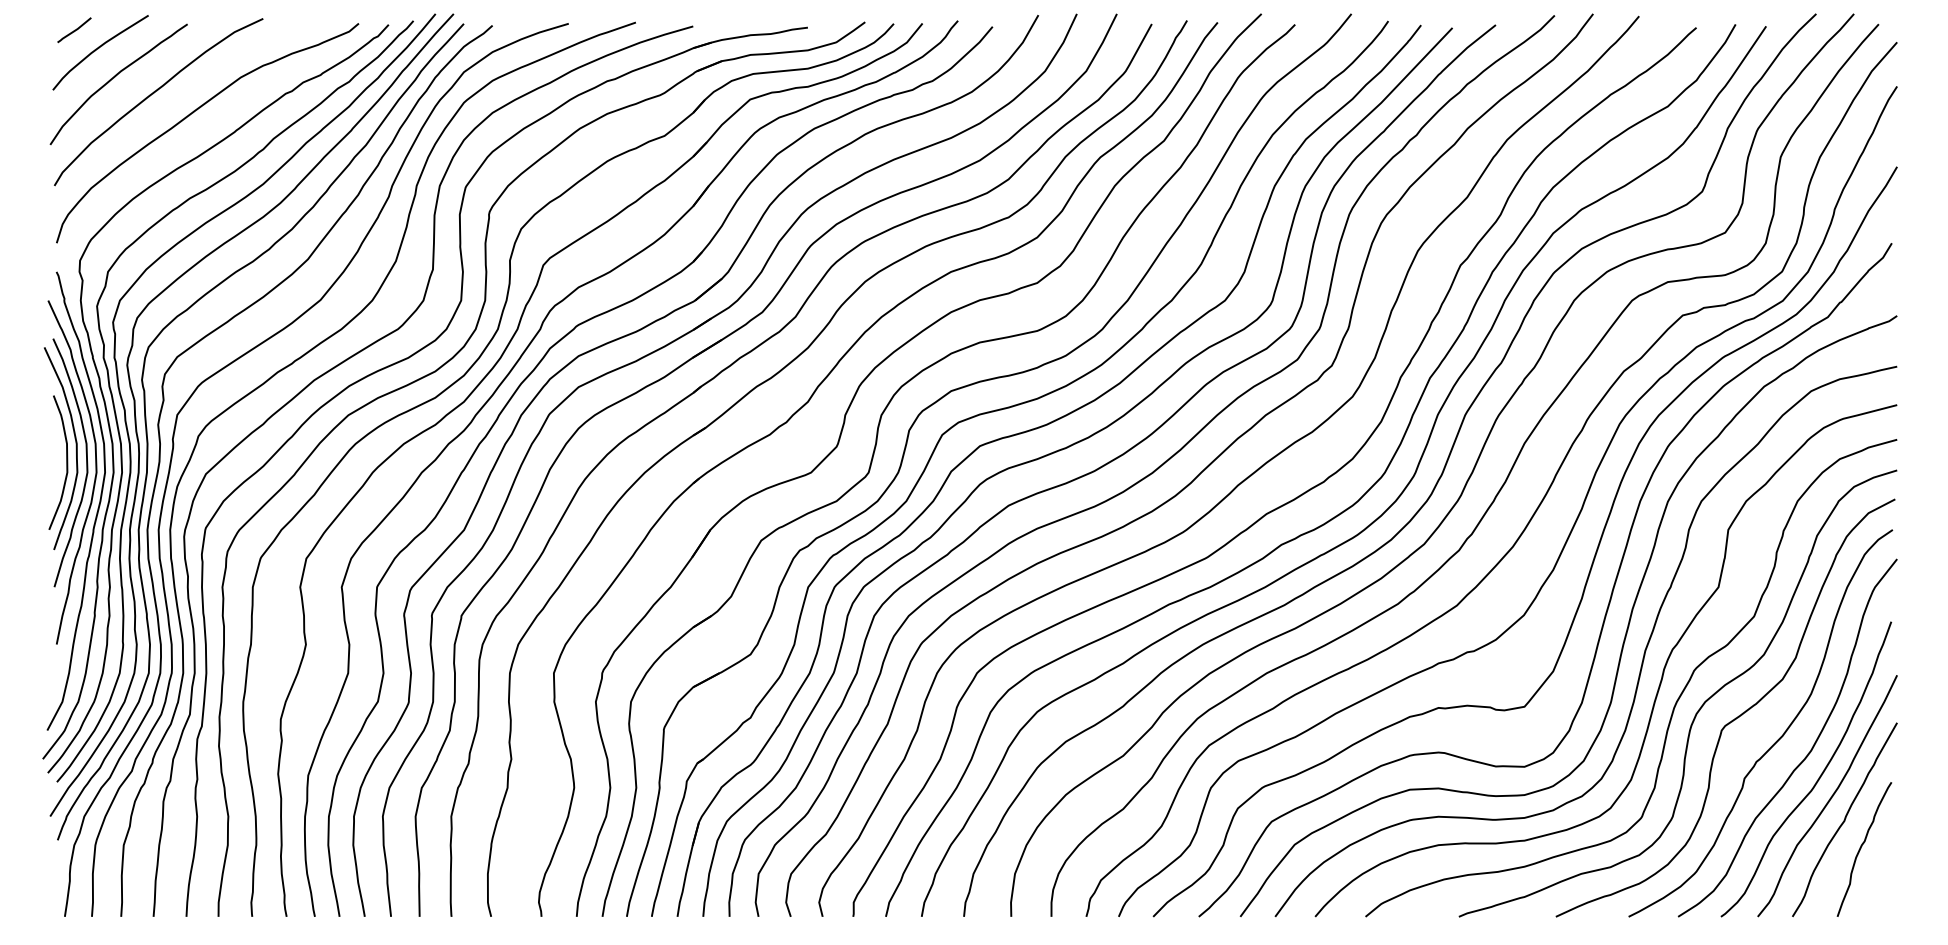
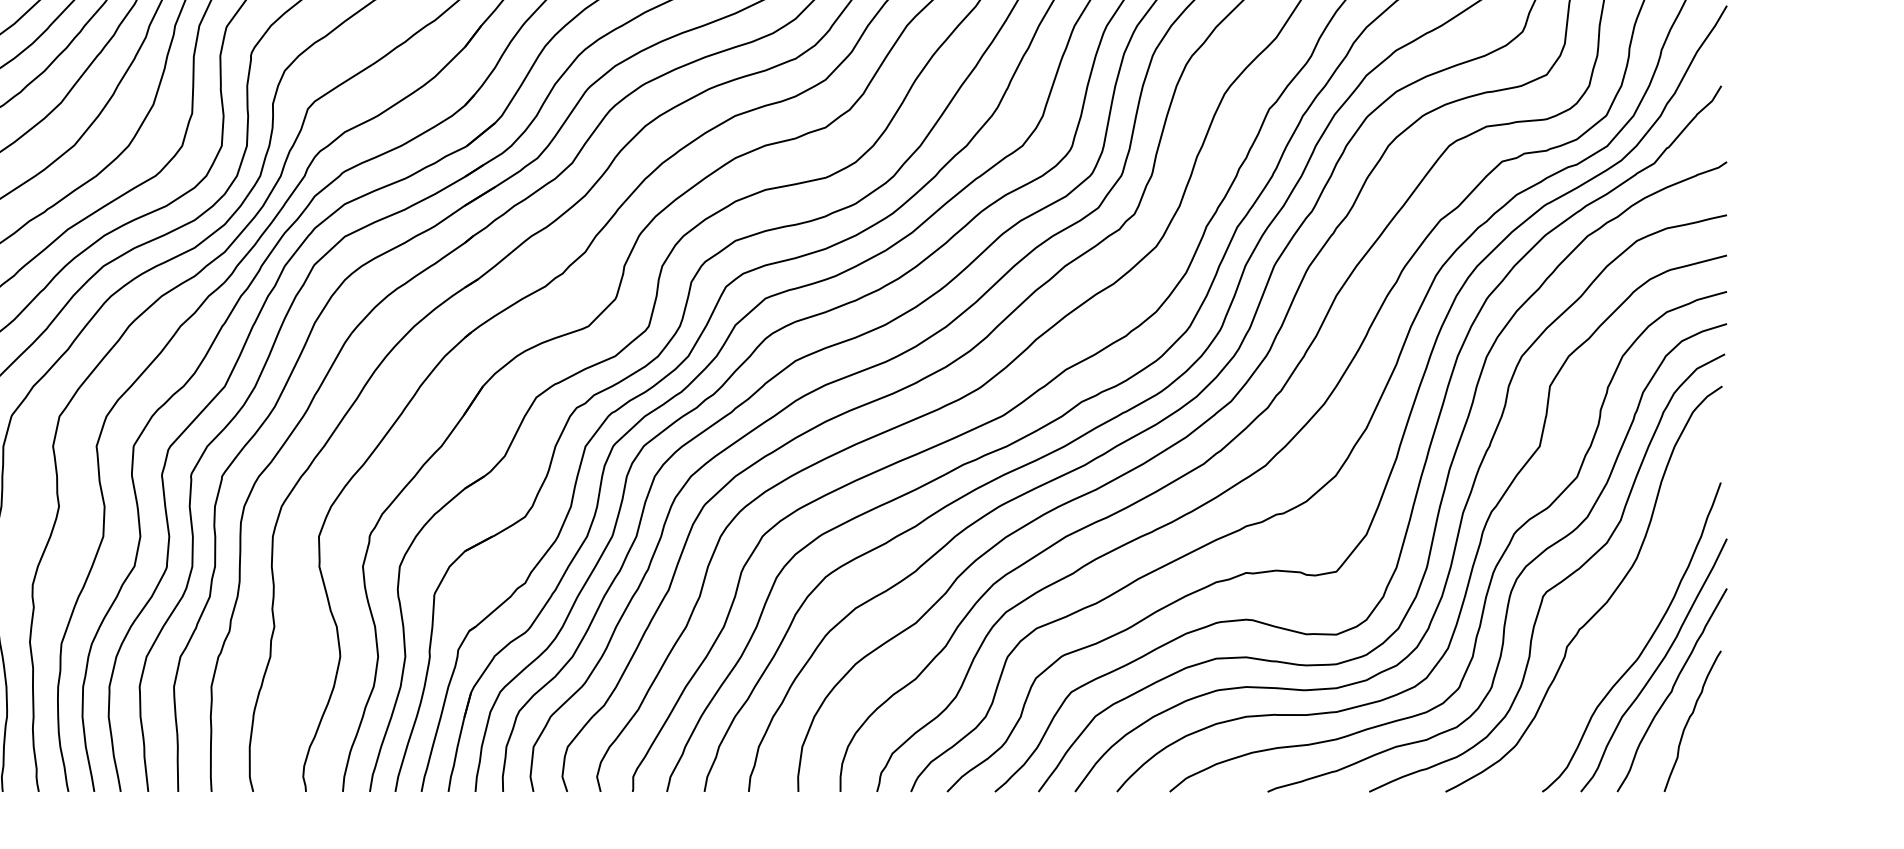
curve: (1807, 753) -> (1632, 620), removed

